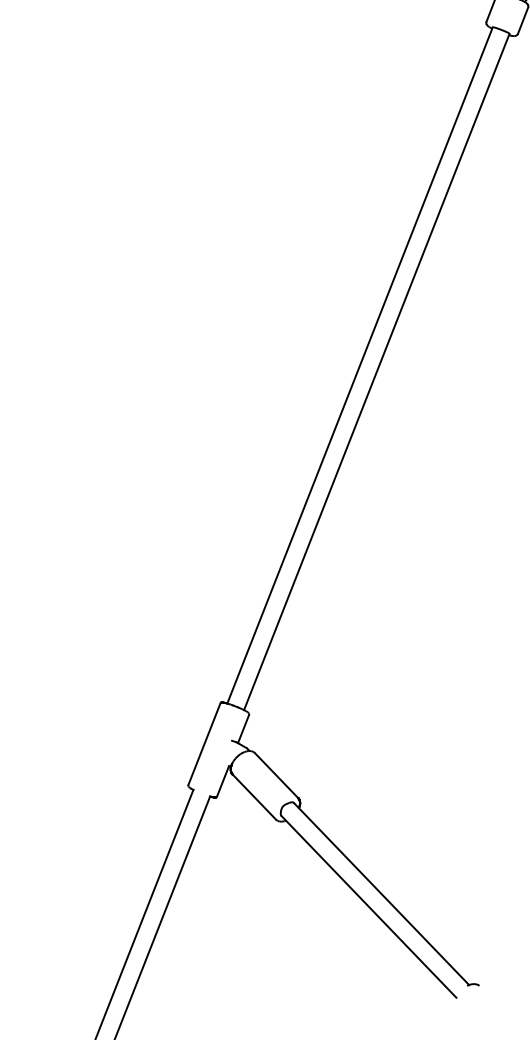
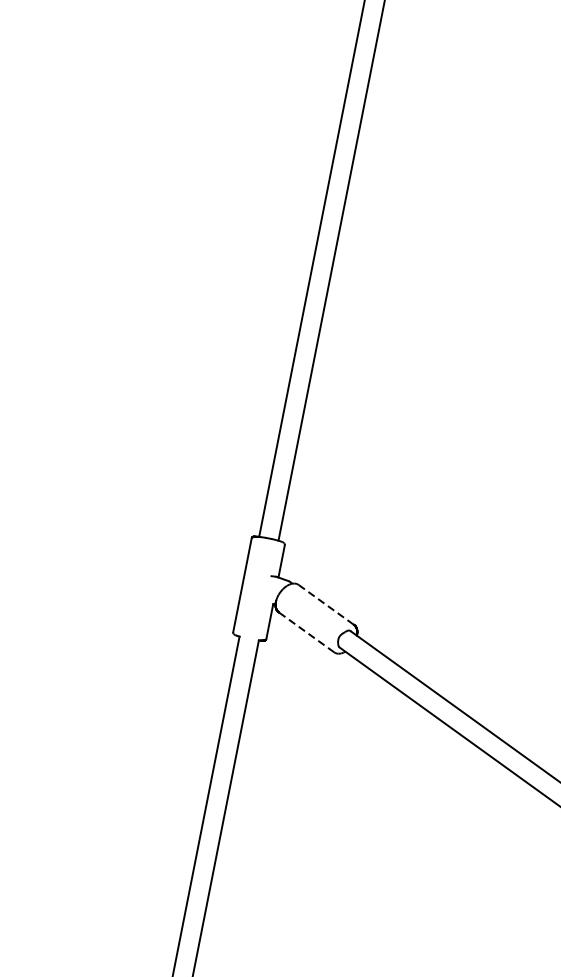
line: (276, 775) -> (326, 604), solid -> dashed
line: (253, 796) -> (305, 631), solid -> dashed

